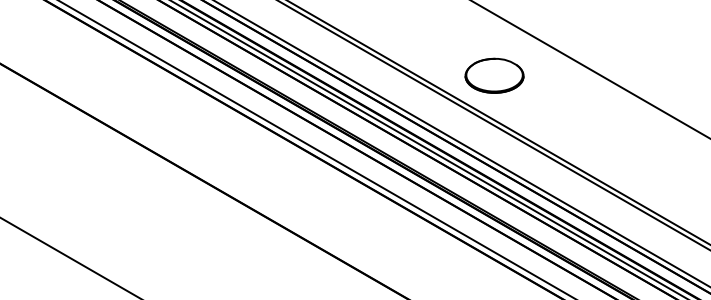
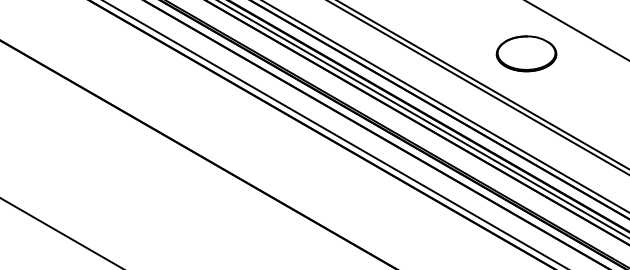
part: (494, 75) -> (526, 53), moved

